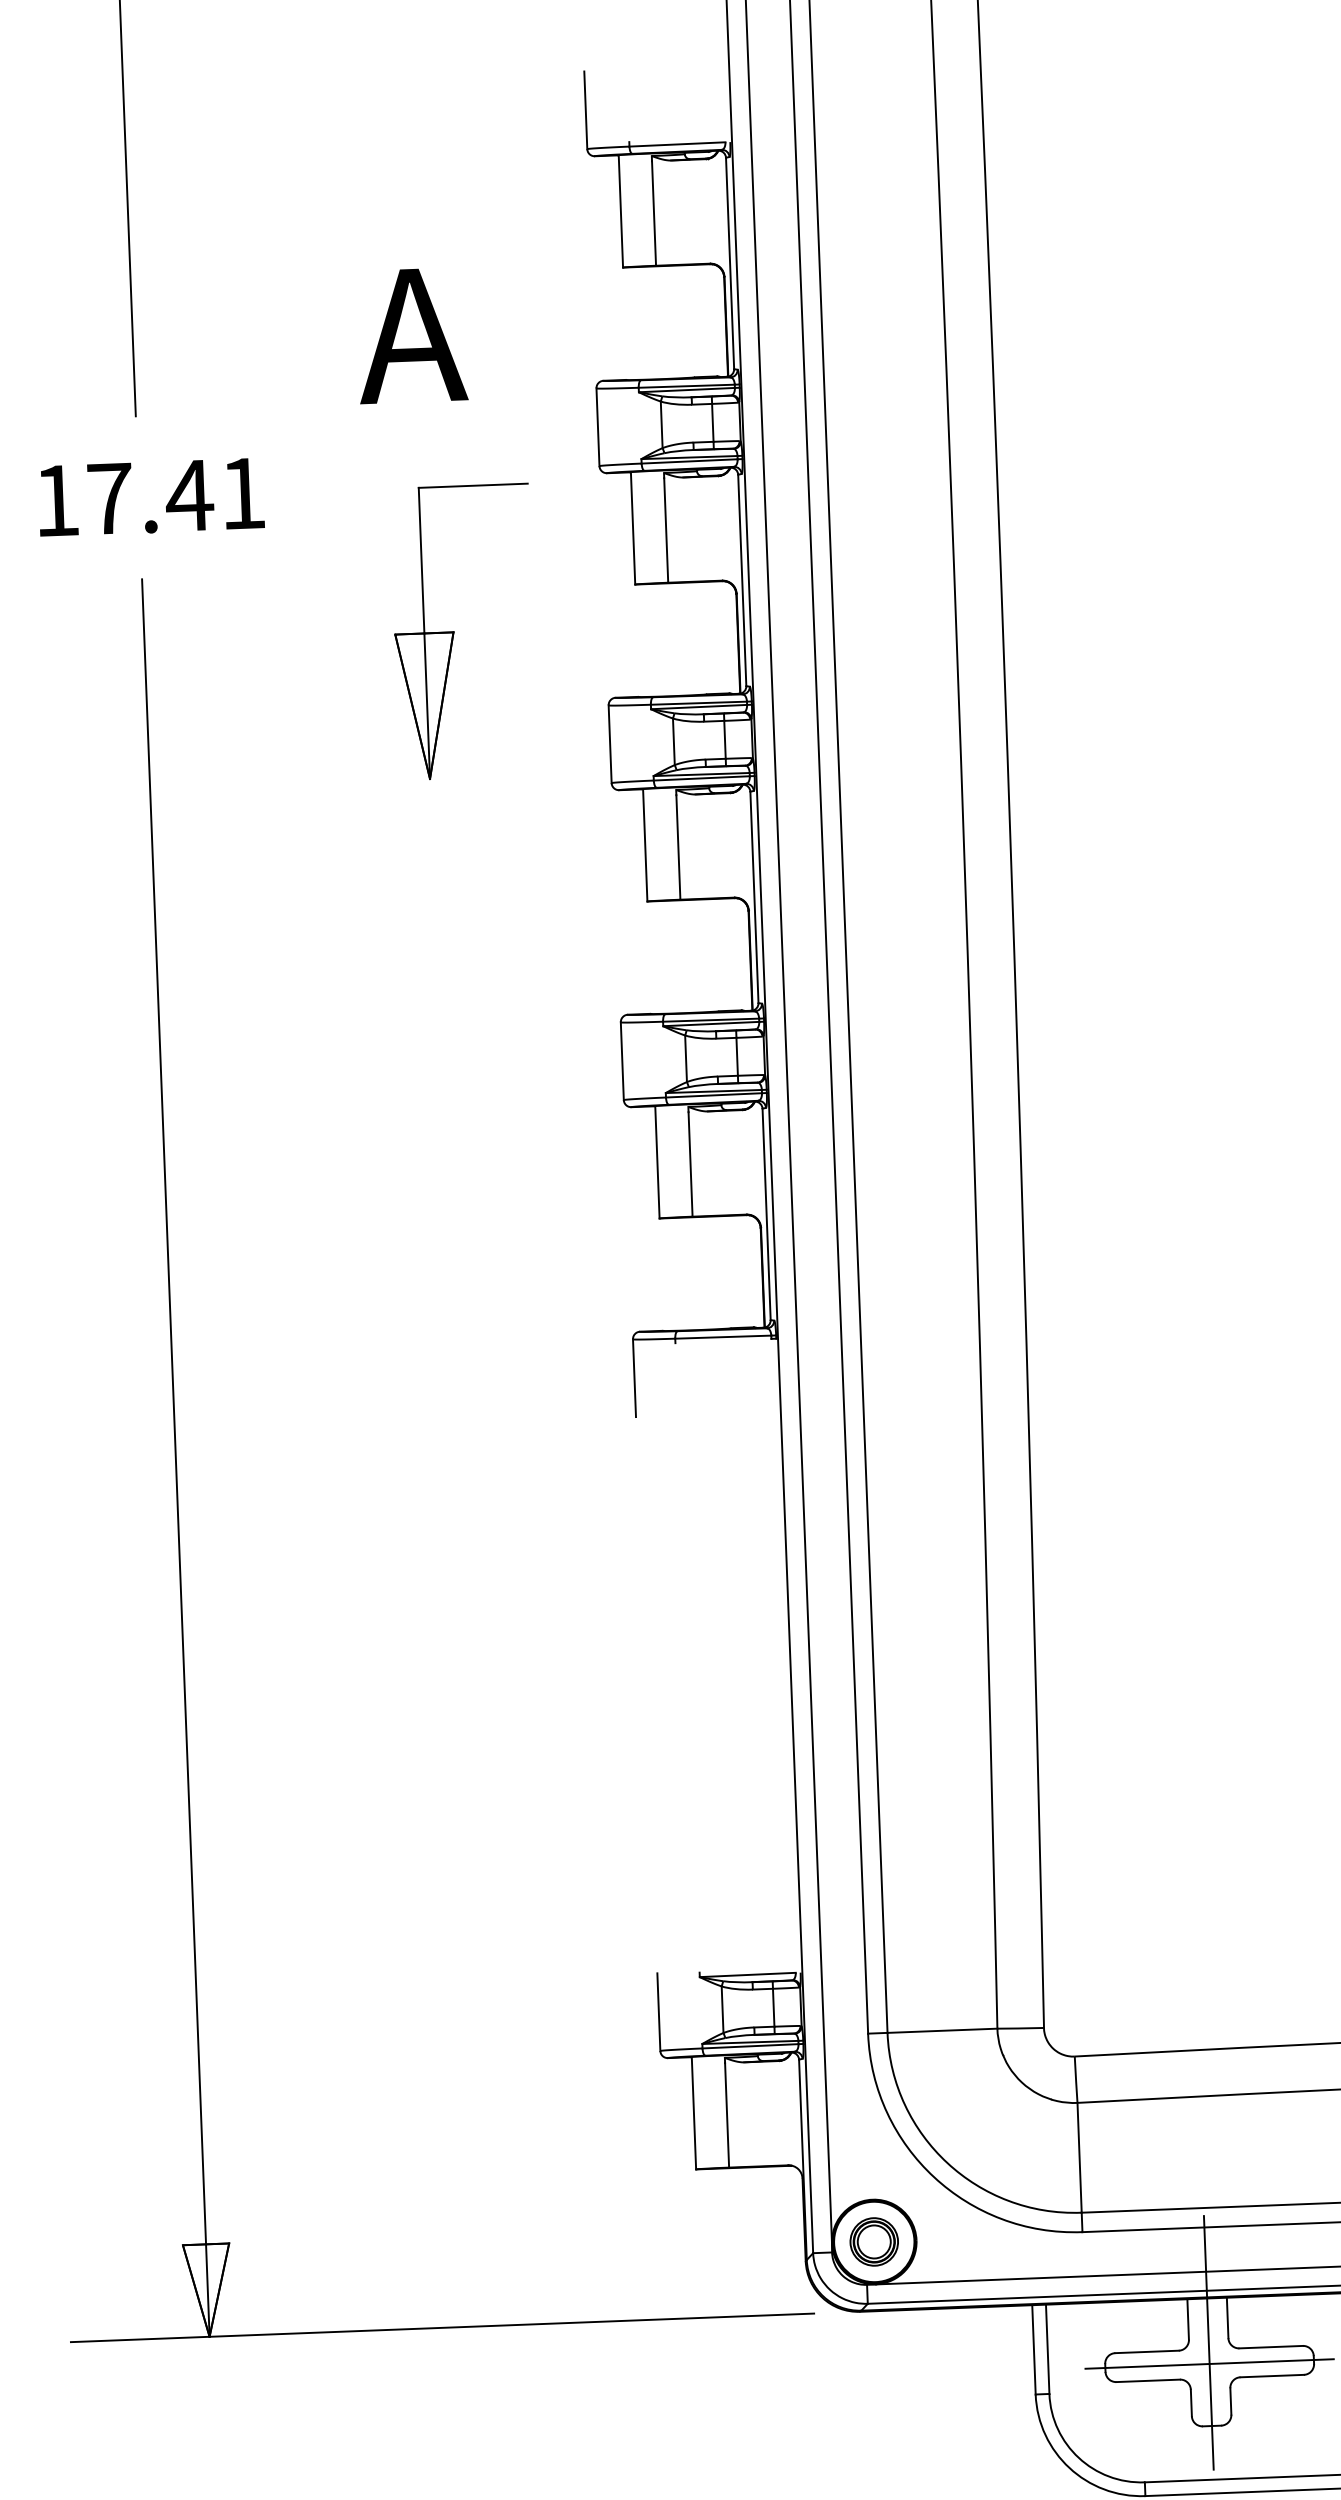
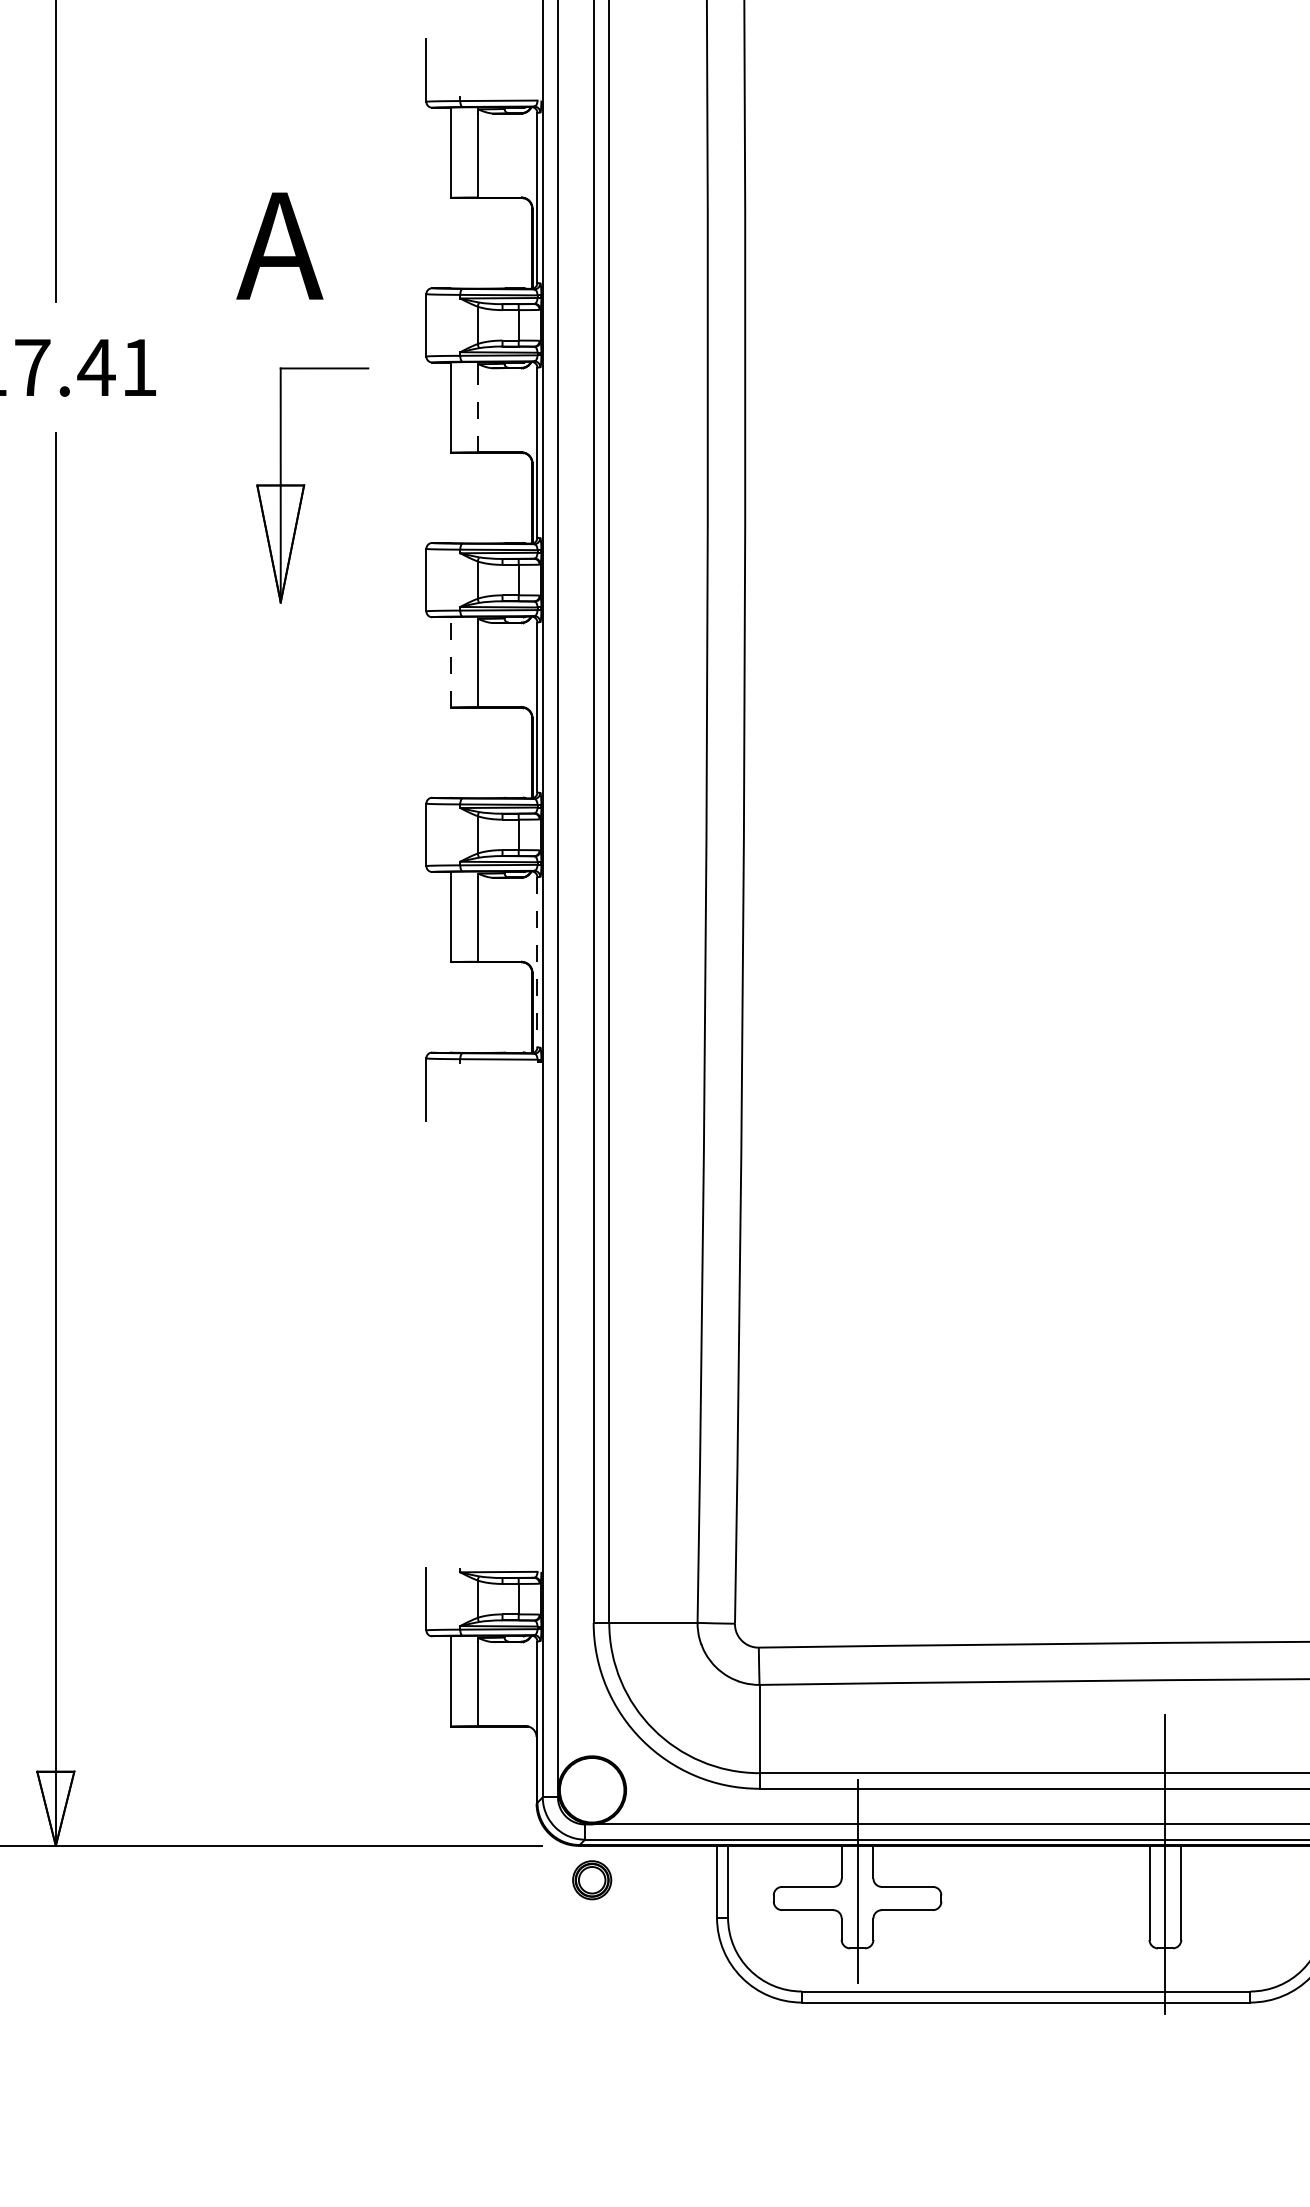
line: (665, 530) -> (477, 410), solid -> dashed
line: (645, 844) -> (451, 661), solid -> dashed
line: (766, 1214) -> (537, 962), solid -> dashed
part: (874, 2242) -> (592, 1880), moved
line: (1209, 2363) -> (857, 1898), removed

